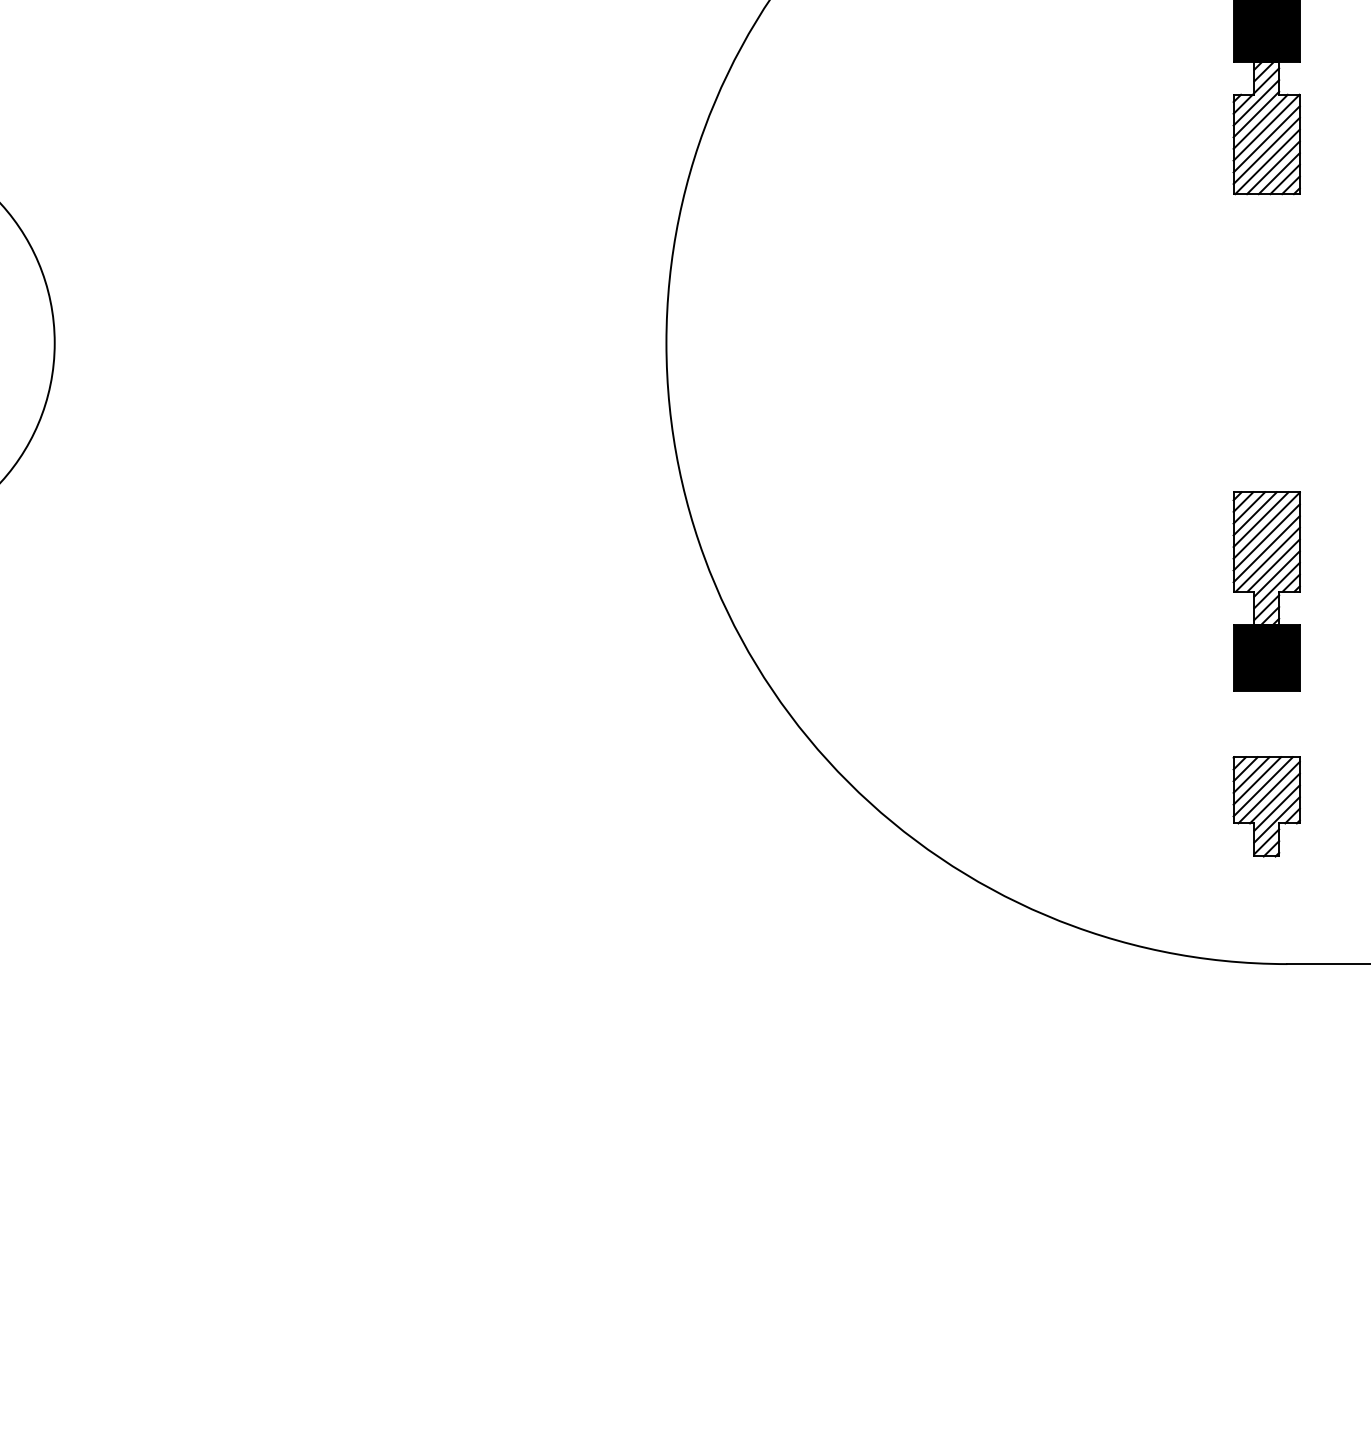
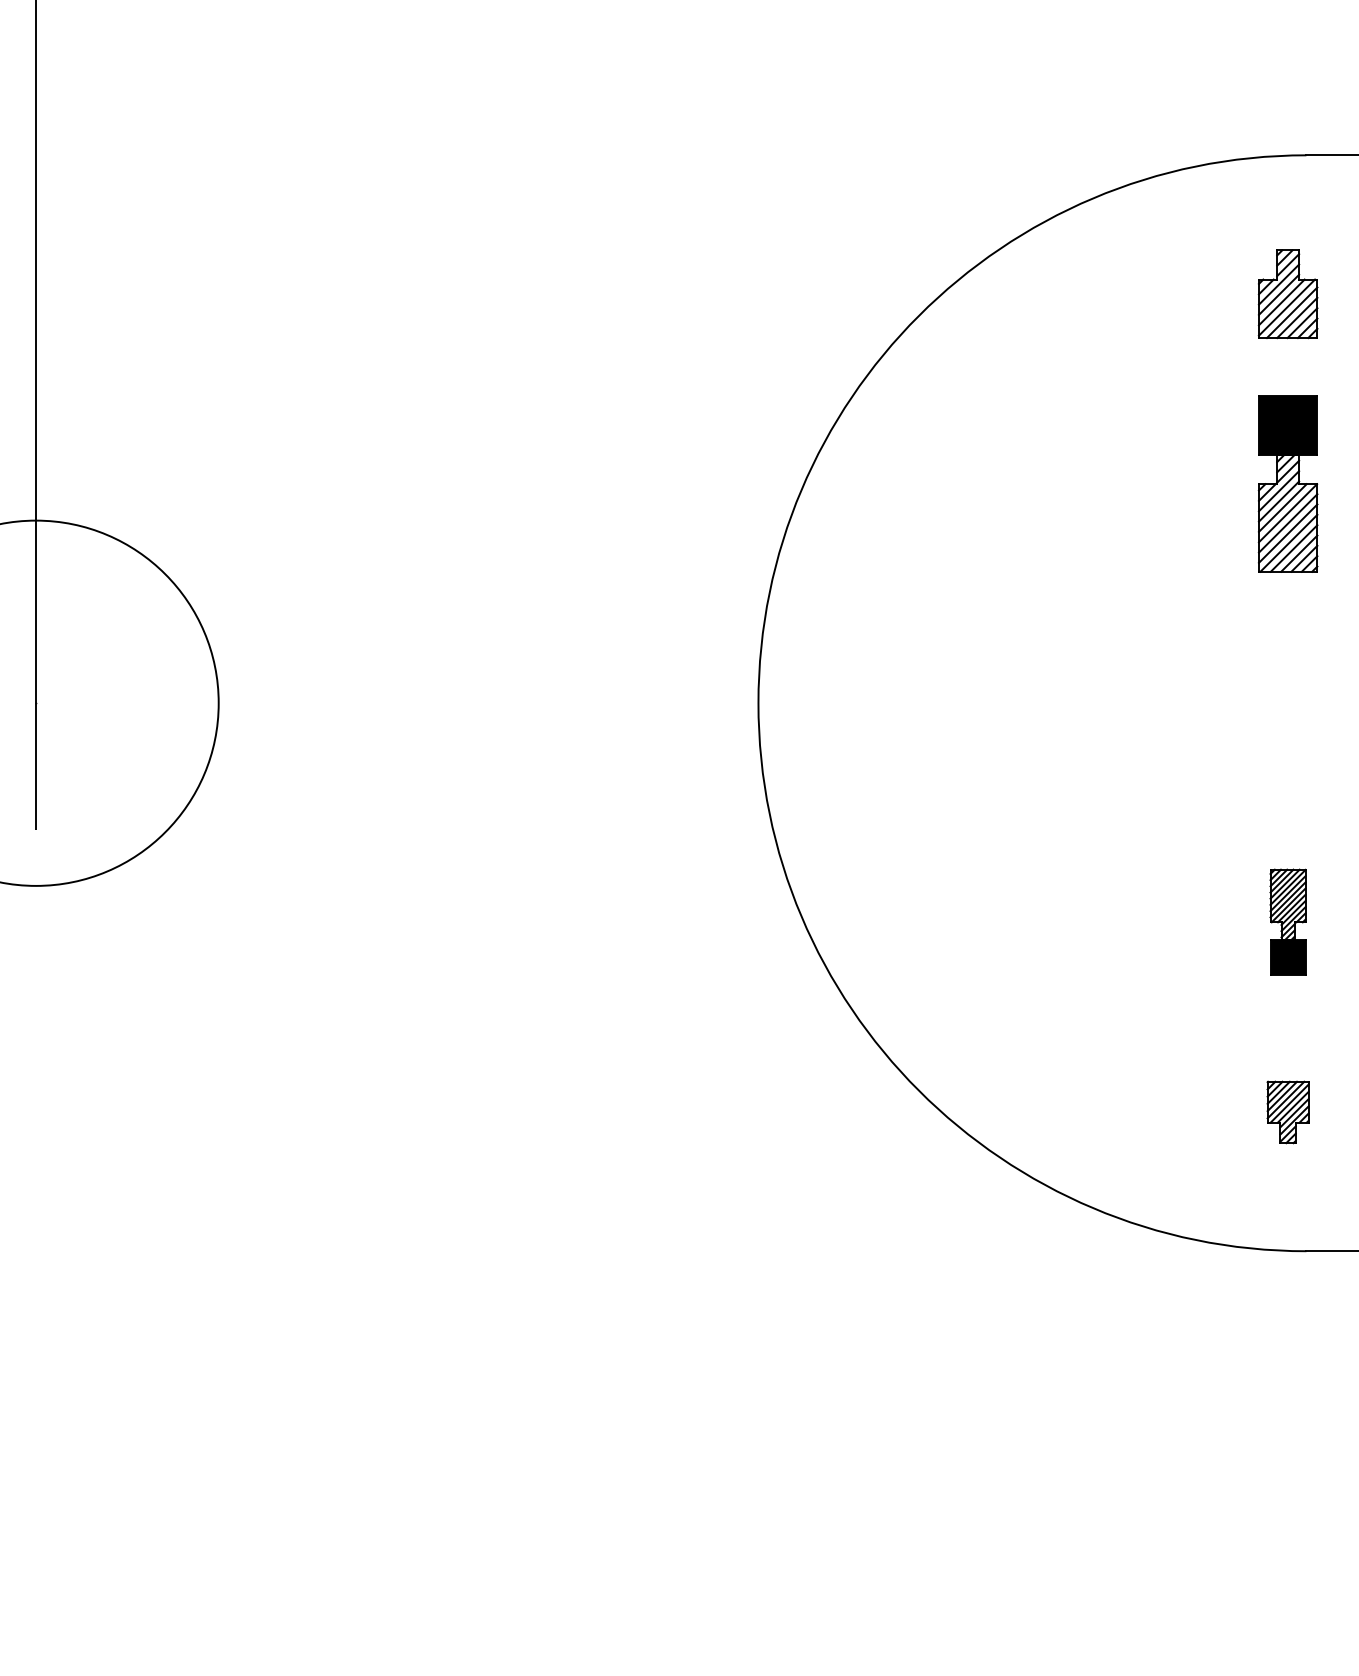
part: (1265, 590) -> (1287, 921), size x0.6
part: (1265, 806) -> (1287, 1112), size x0.7

